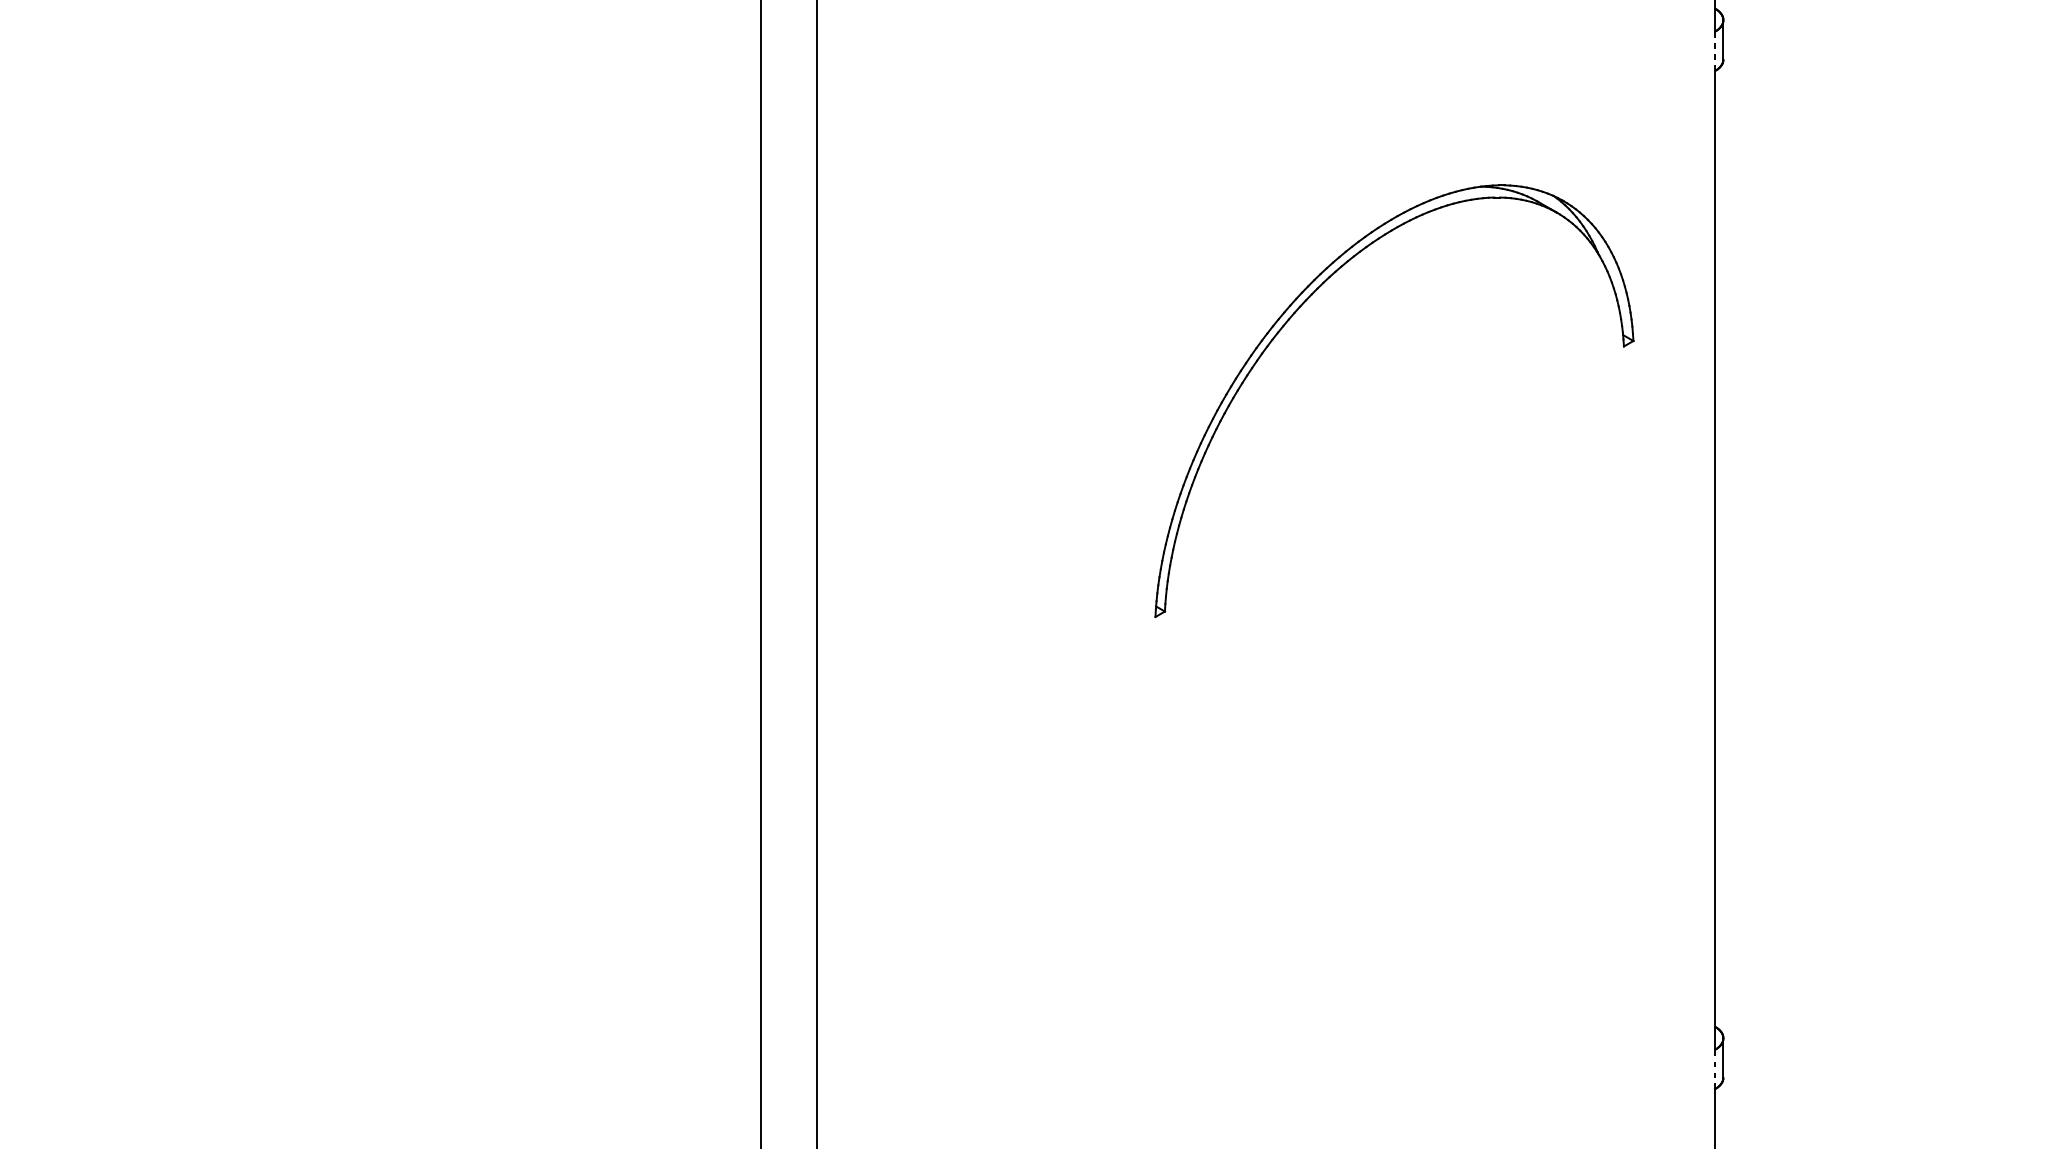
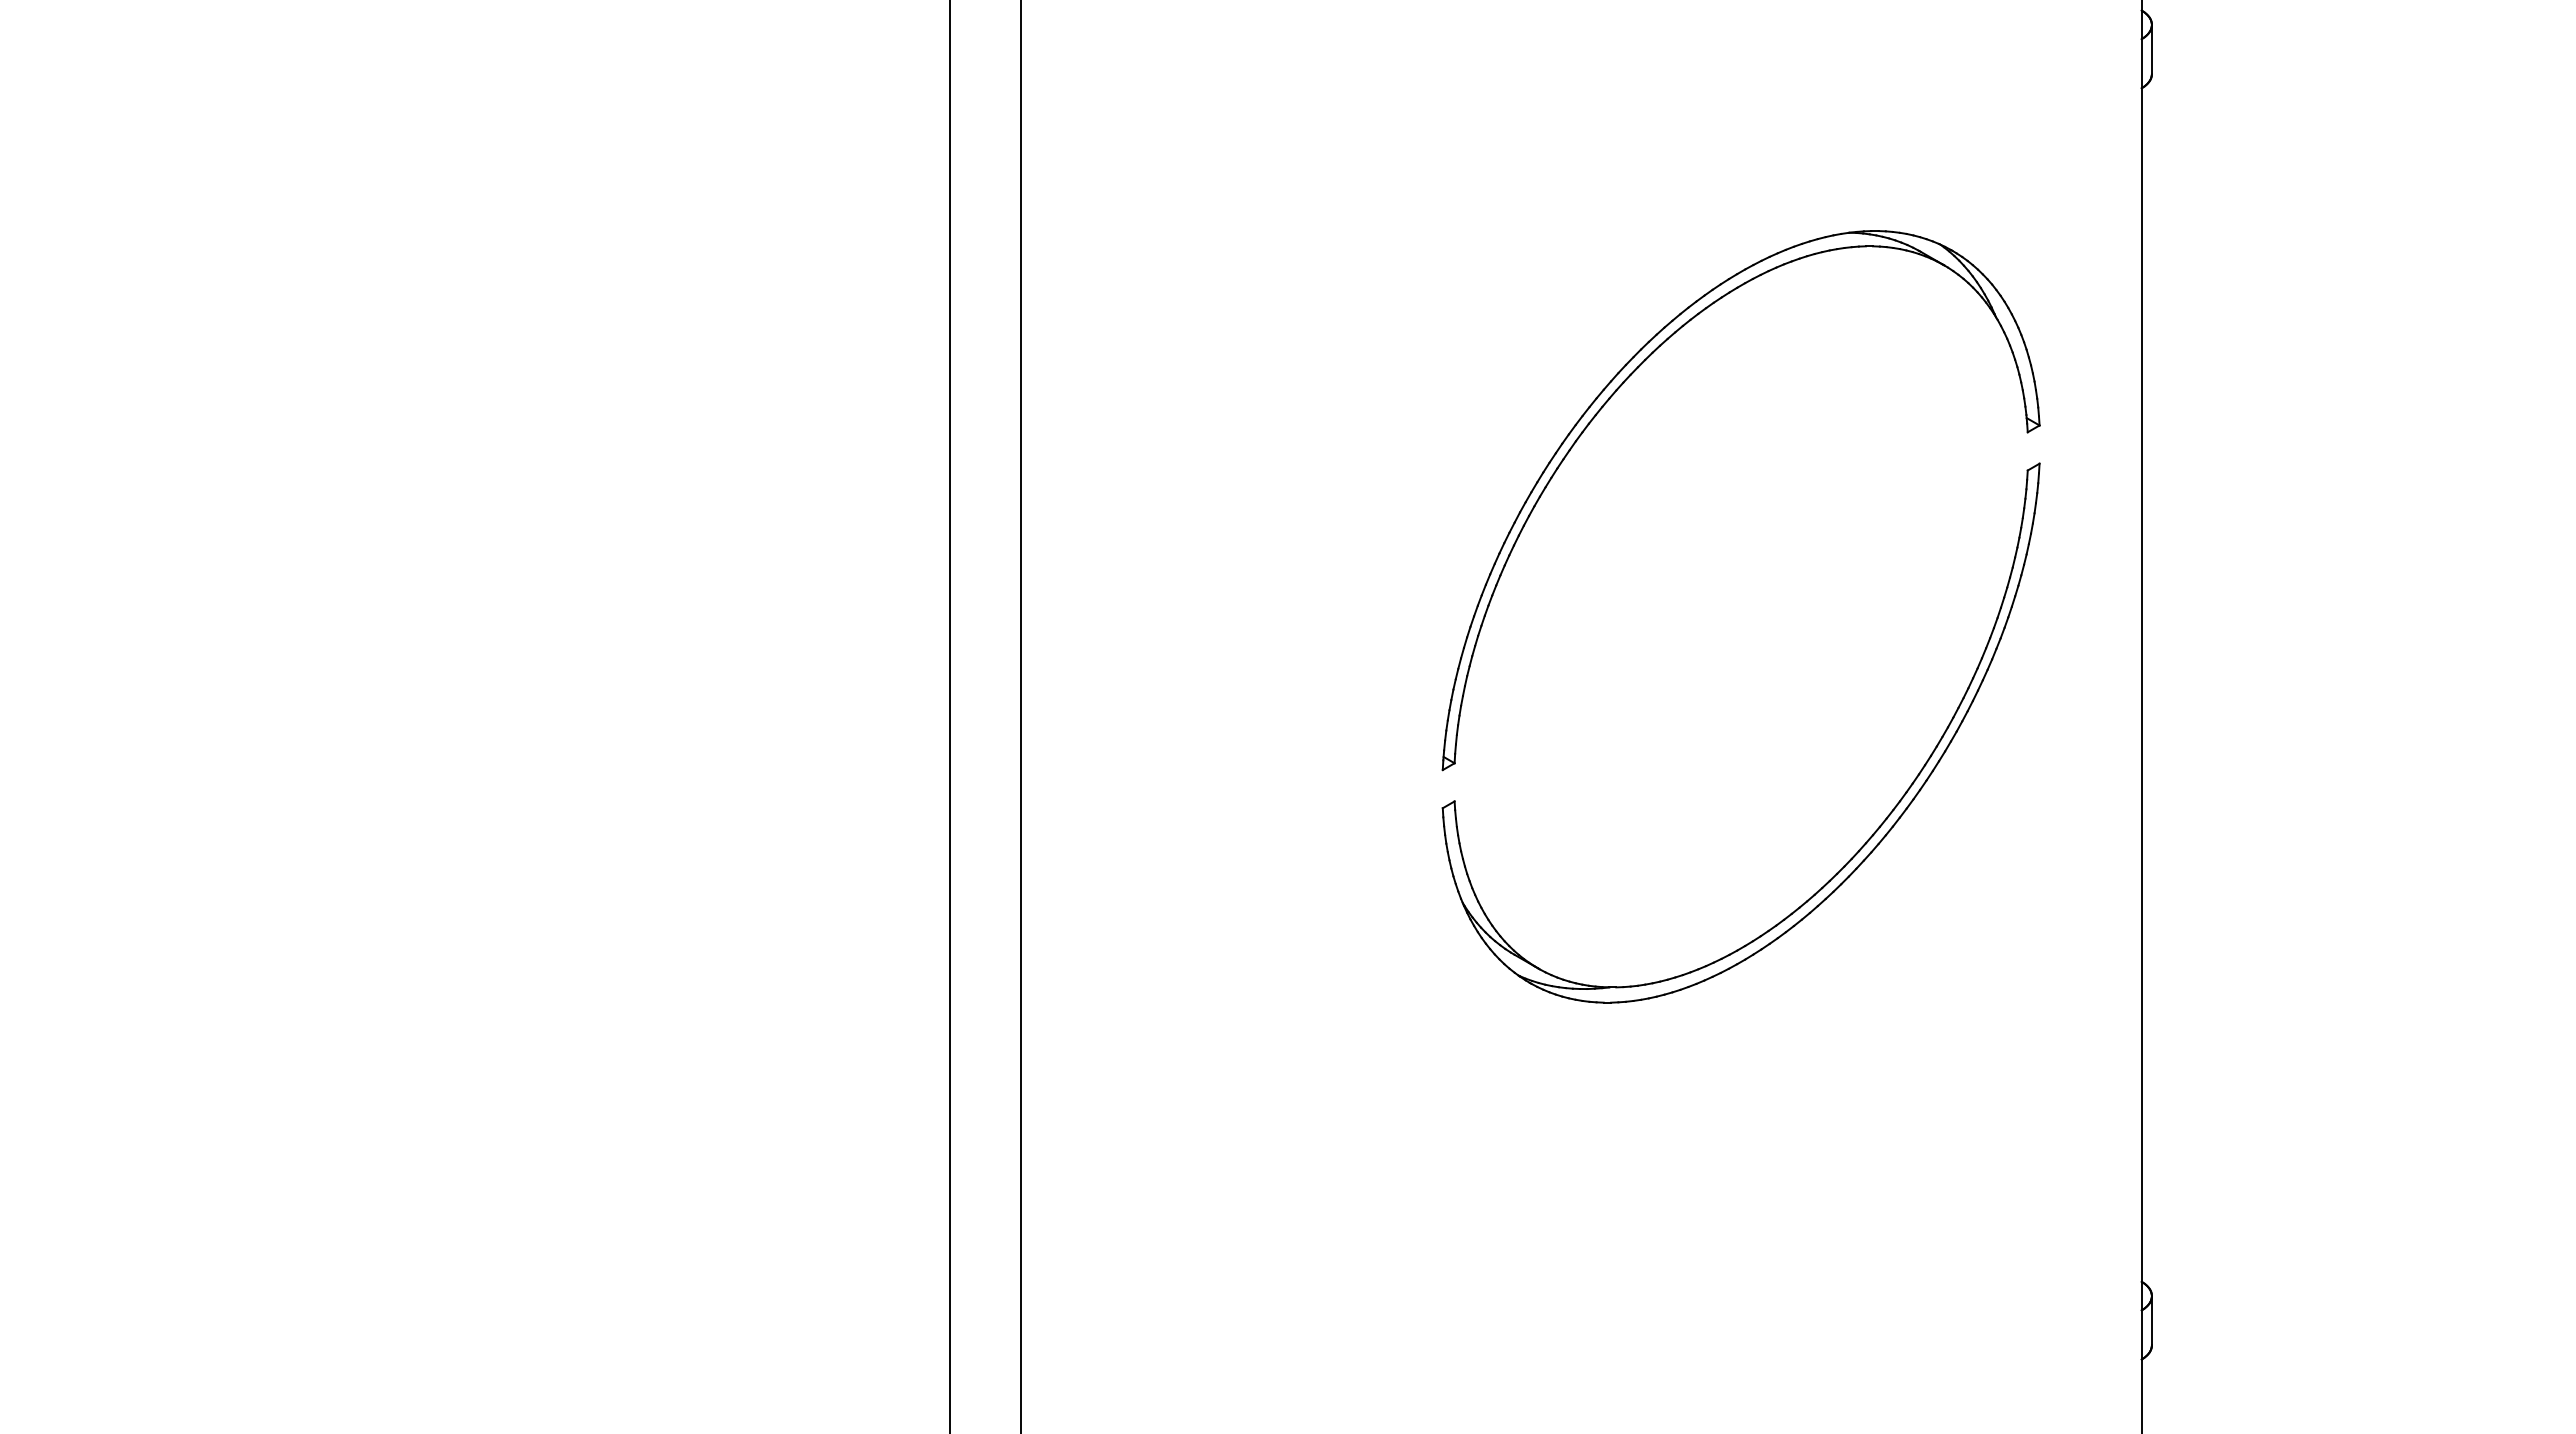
line: (1715, 51) -> (2141, 63), dashed -> solid
part: (1495, 672) -> (1867, 839), added
line: (1715, 1069) -> (2141, 1334), dashed -> solid

